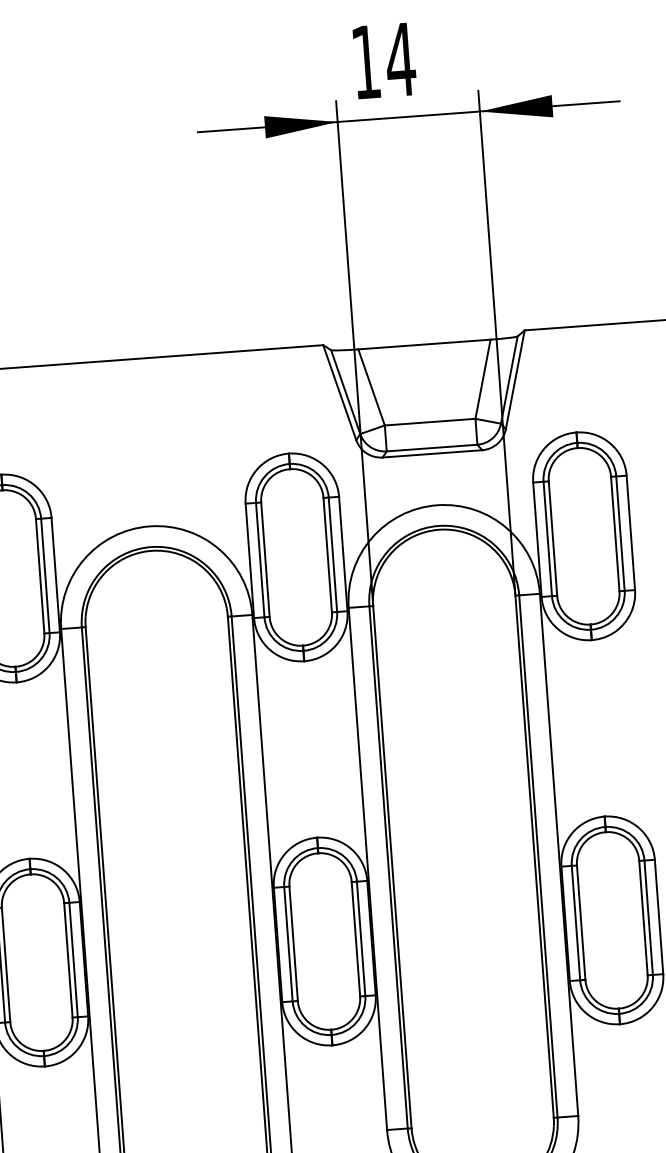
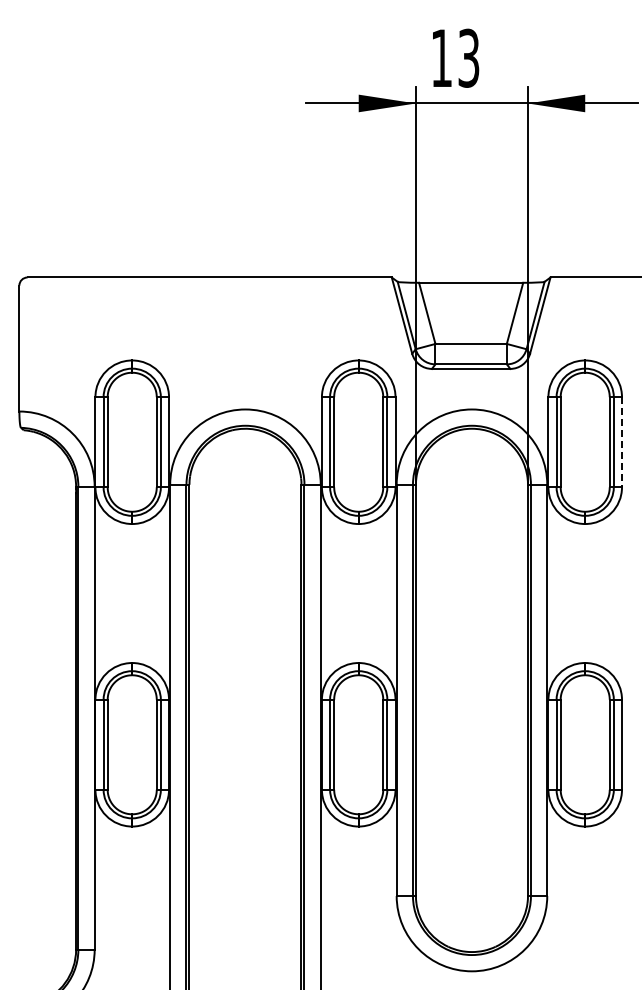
text: (400, 58) -> (468, 57), 14 -> 13
line: (631, 533) -> (622, 442), solid -> dashed

